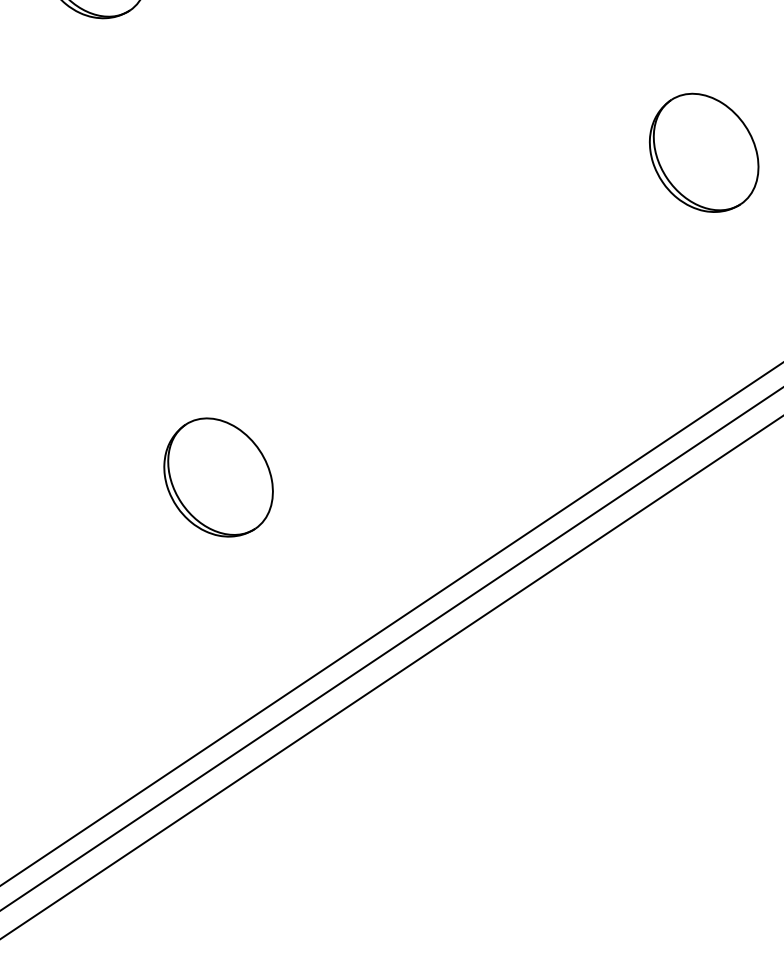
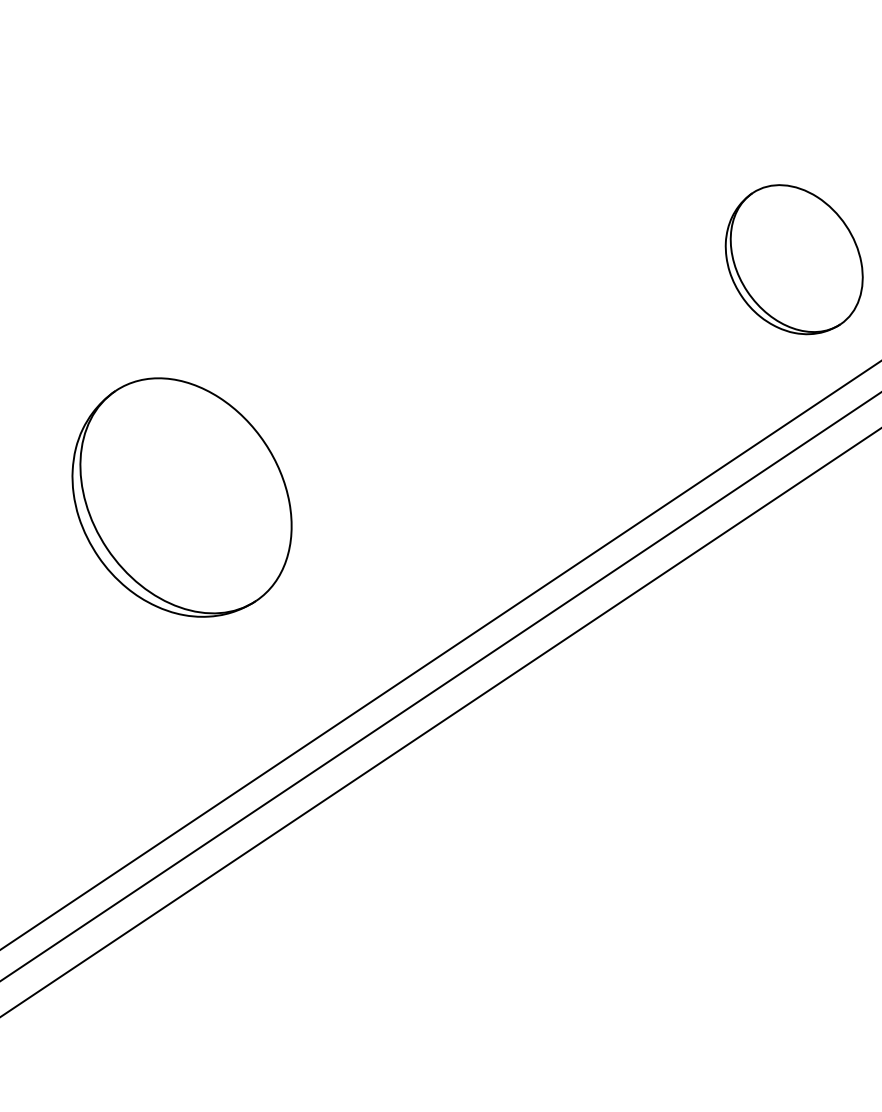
part: (704, 152) -> (794, 259), moved
part: (218, 477) -> (181, 497), size x1.6

